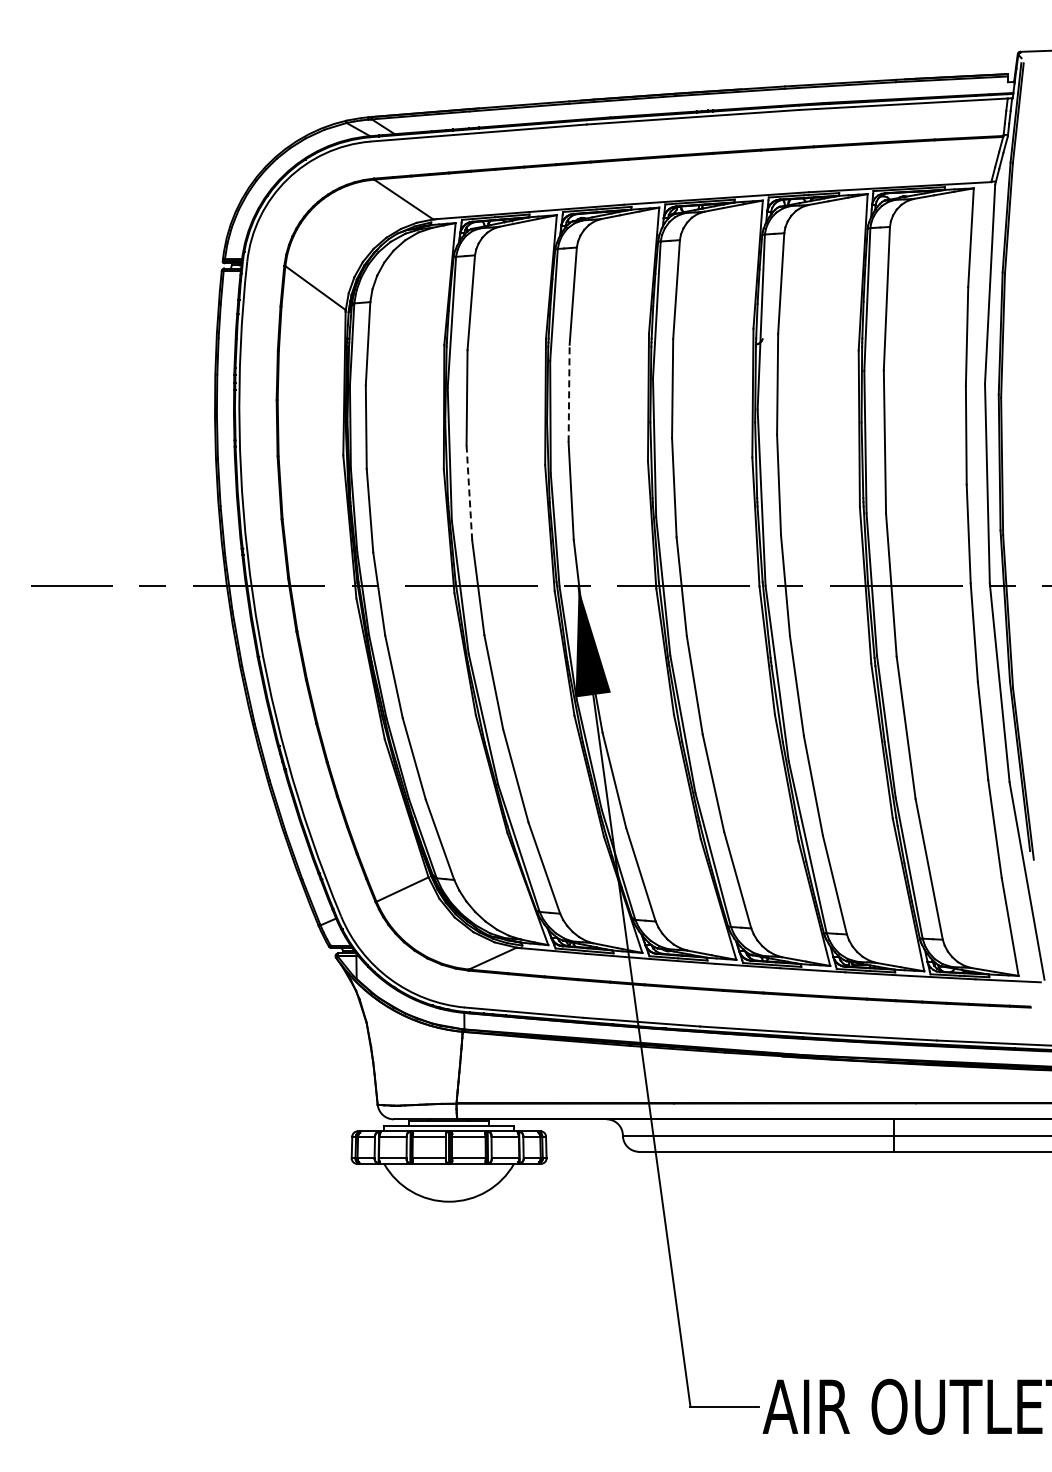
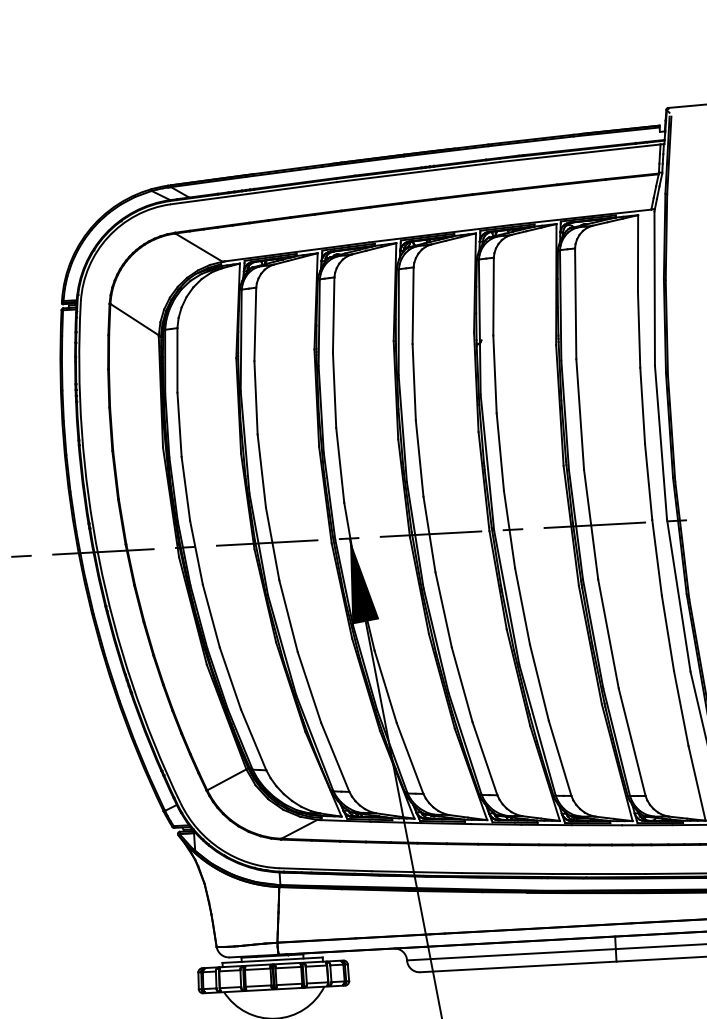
line: (569, 393) -> (334, 390), dashed -> solid
line: (469, 492) -> (261, 470), dashed -> solid

